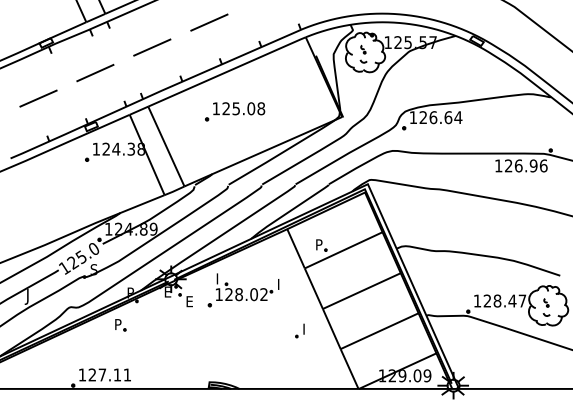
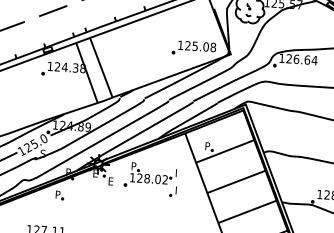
part: (235, 111) -> (194, 48), moved
text: (220, 276) -> (134, 164), I -> P
part: (299, 330) -> (172, 191), moved

